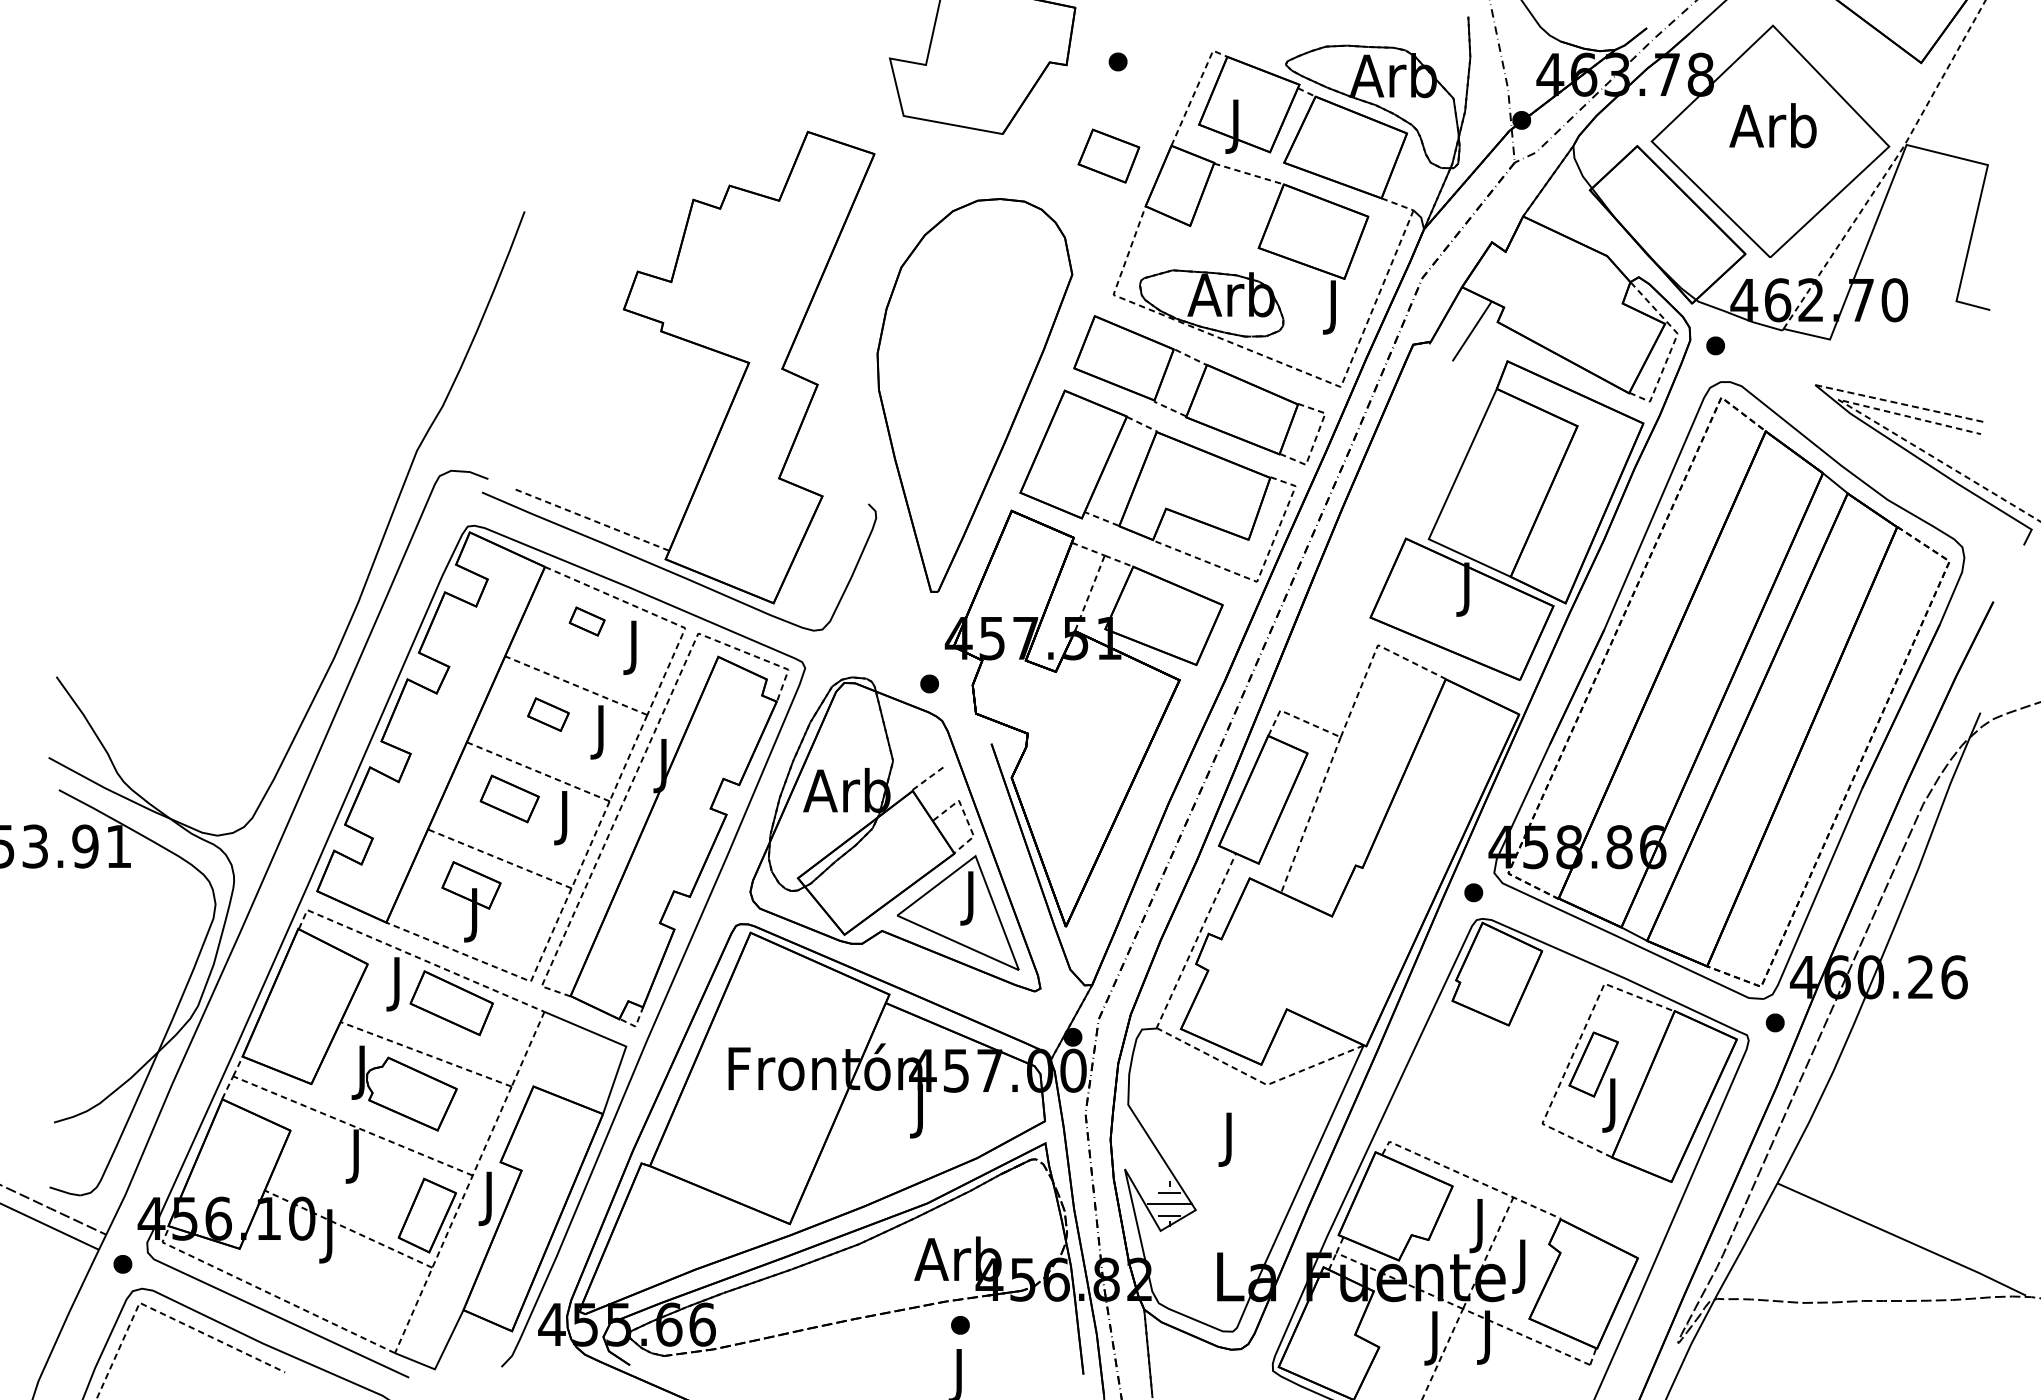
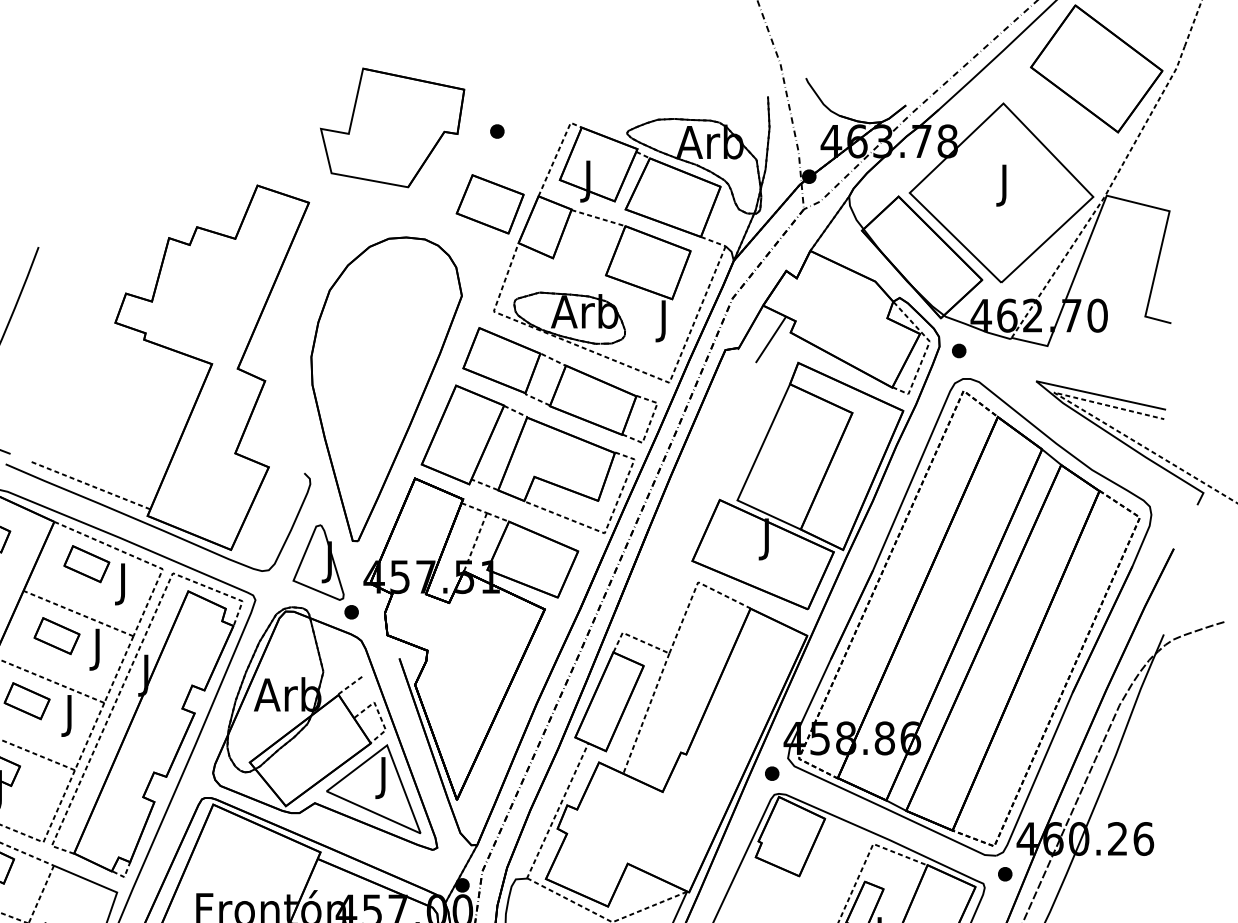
text: (1772, 131) -> (1003, 185), Arb -> J
part: (1108, 155) -> (489, 203), size x1.43
line: (1899, 403) -> (1101, 395), dashed -> solid
part: (886, 619) -> (318, 562), added
part: (587, 621) -> (87, 564), size x1.67
part: (548, 714) -> (57, 635), size x1.43

